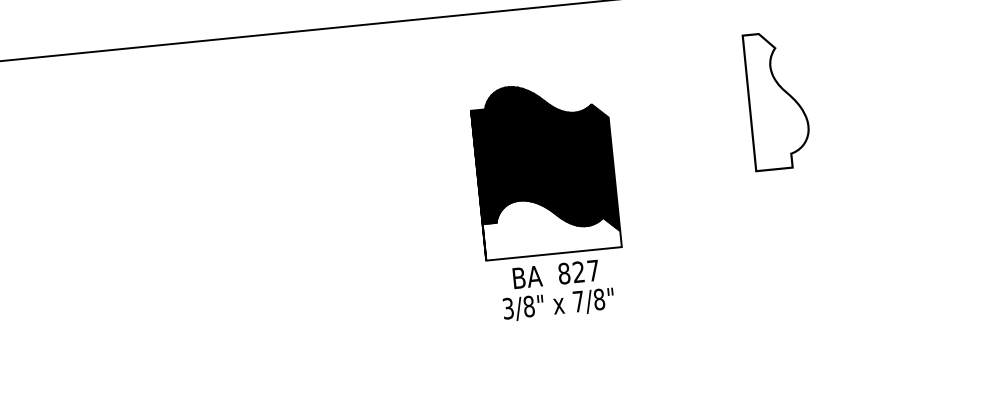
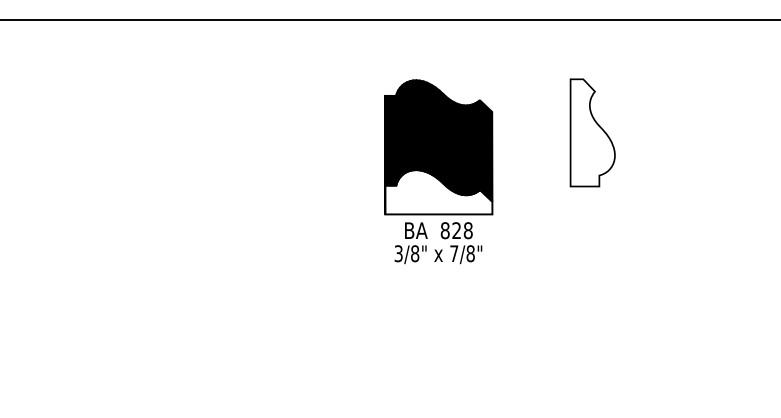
part: (777, 100) -> (592, 132), moved
text: (592, 270) -> (467, 230), 827 -> 828

